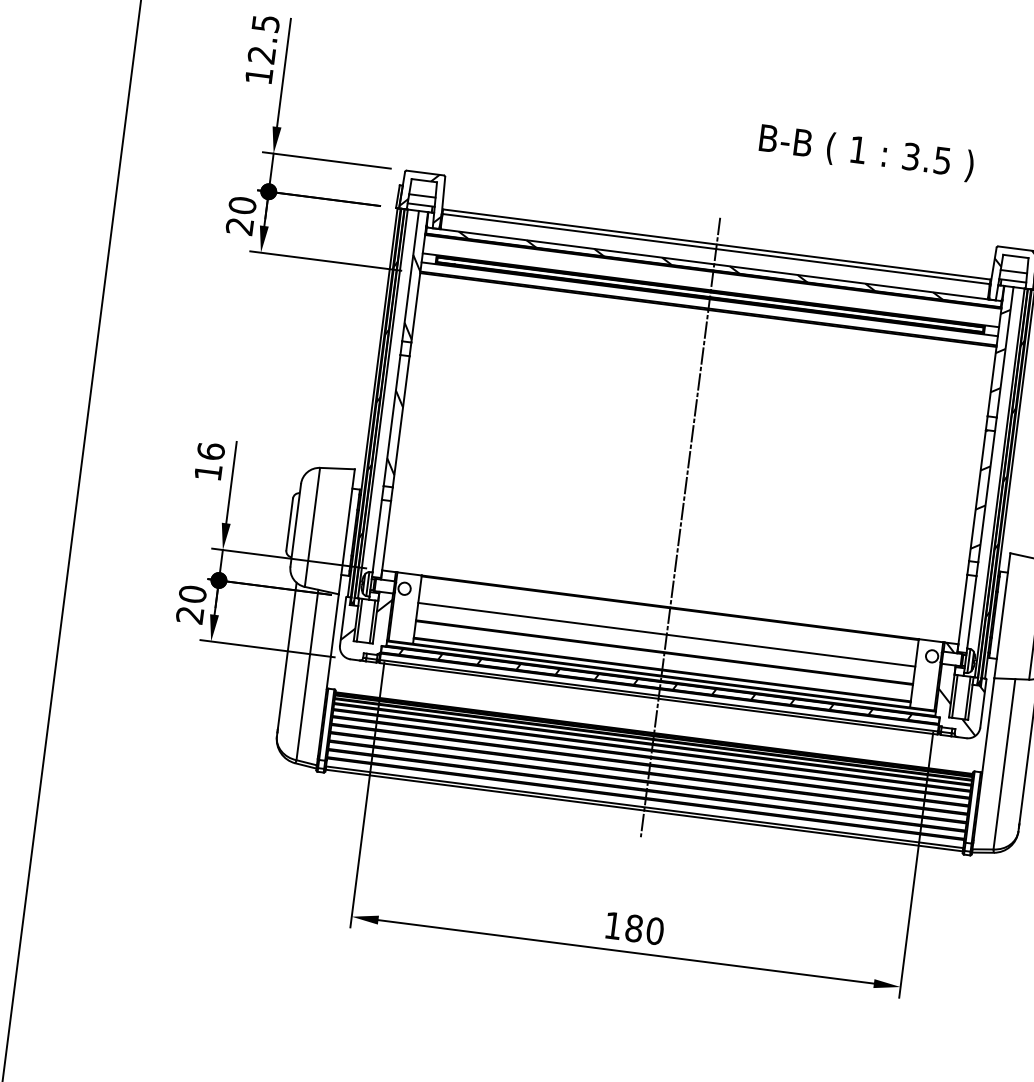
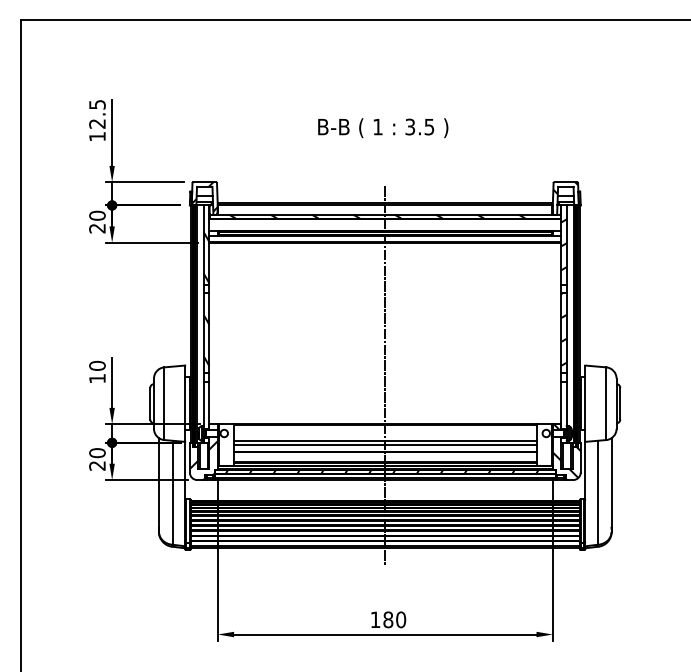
text: (866, 153) -> (383, 128), moved
text: (211, 450) -> (97, 365), 16 -> 10
line: (664, 640) -> (384, 444), added

